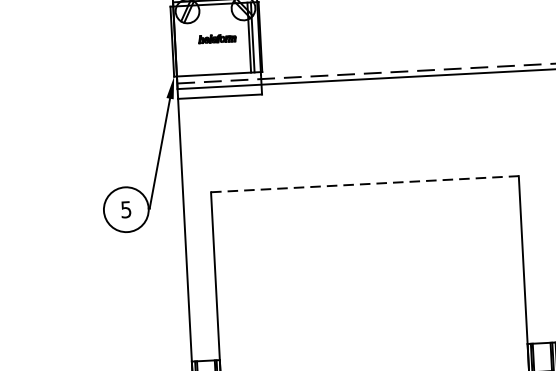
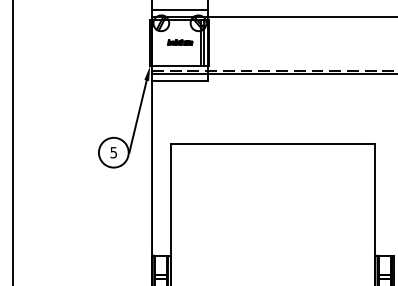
line: (365, 184) -> (273, 144), dashed -> solid

